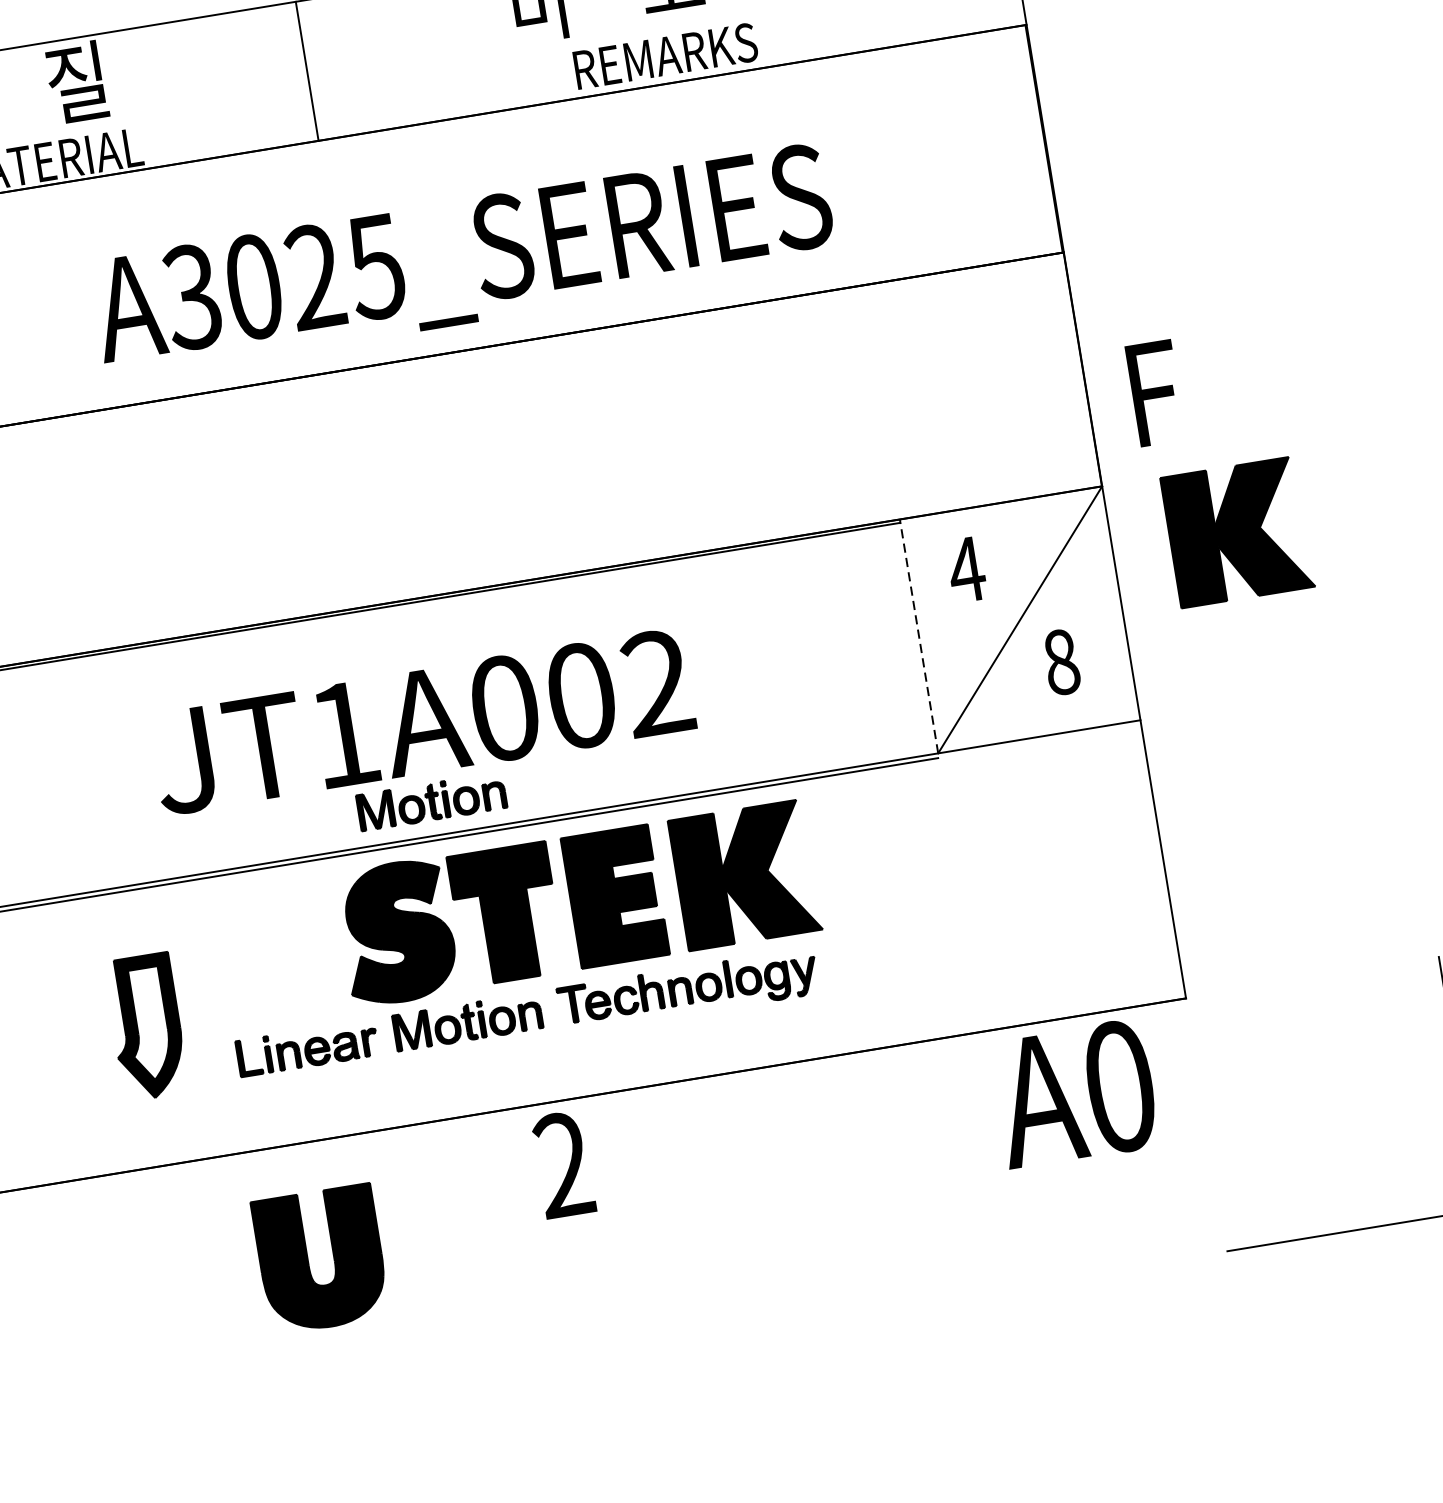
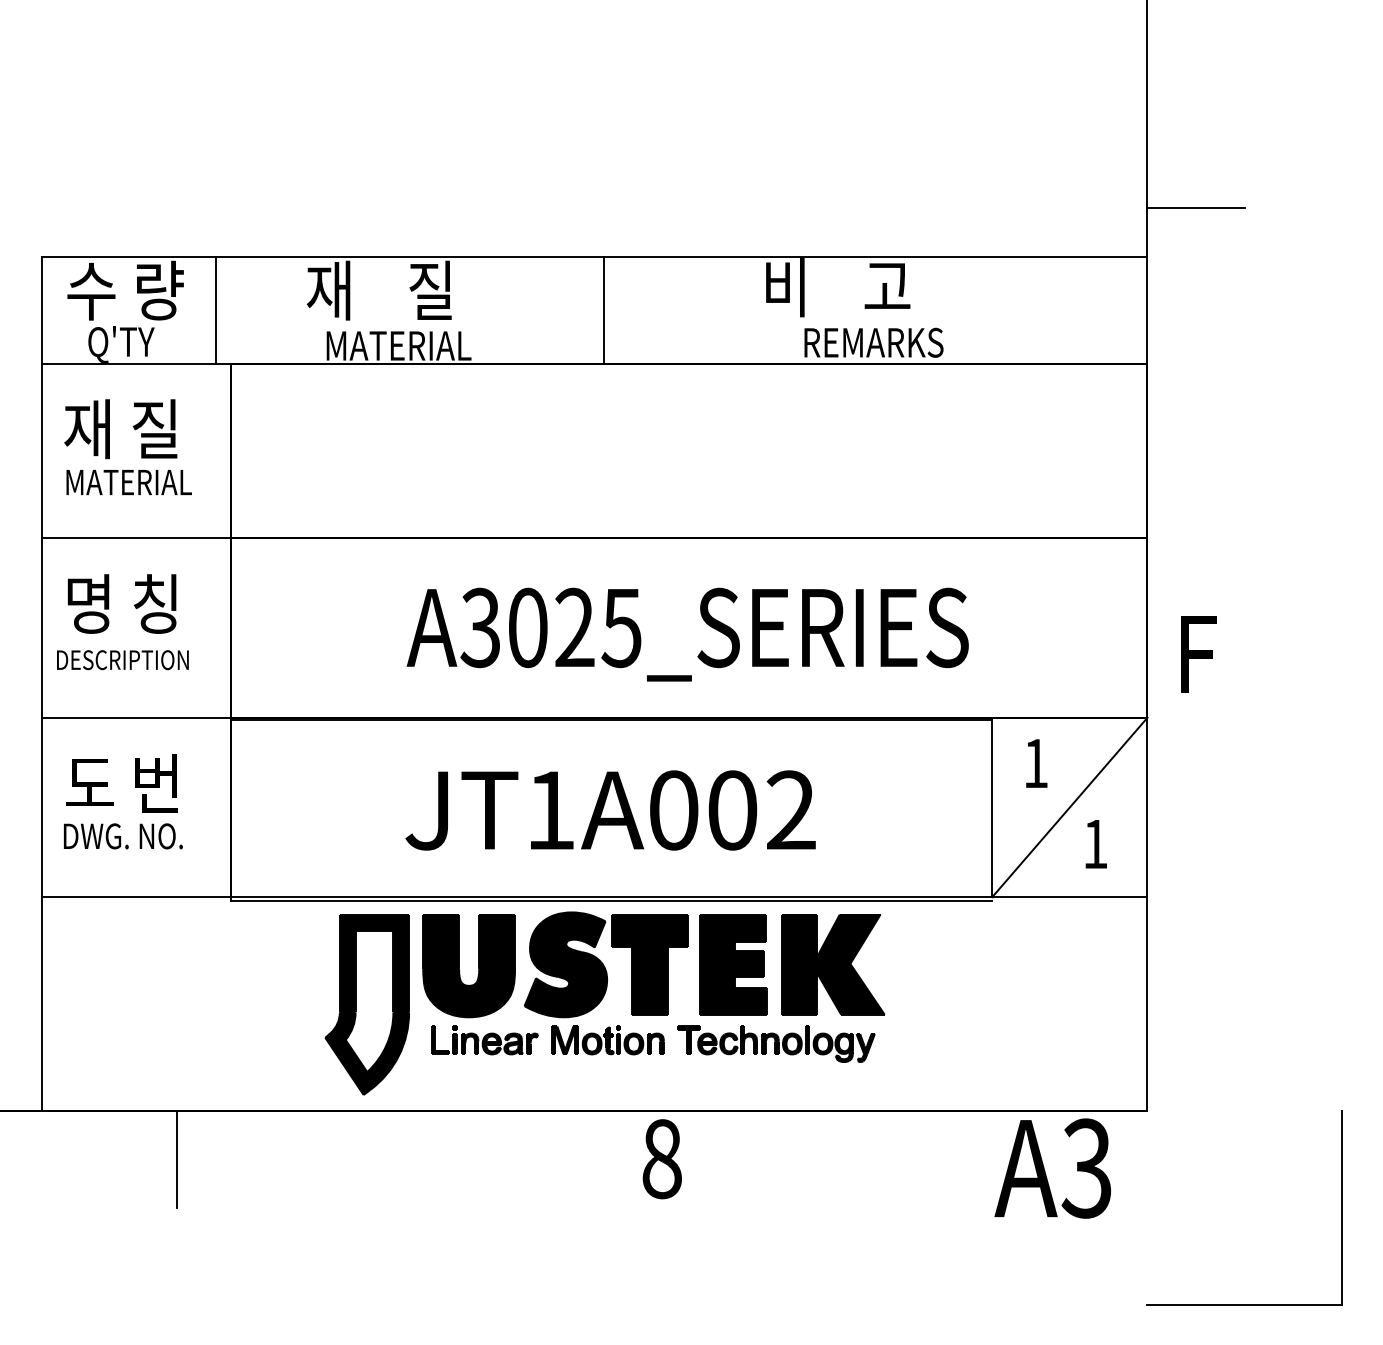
text: (463, 261) -> (687, 634), moved
part: (1238, 532) -> (1243, 768), removed
text: (966, 569) -> (1035, 763), 4 -> 1
line: (919, 636) -> (992, 807), dashed -> solid
text: (1061, 662) -> (1095, 844), 8 -> 1
part: (431, 802) -> (607, 871), removed
part: (145, 1026) -> (366, 1004), size x1.67
text: (1118, 1086) -> (1086, 1168), A0 -> A3
text: (563, 1165) -> (661, 1159), 2 -> 8
part: (308, 1262) -> (459, 966), moved

